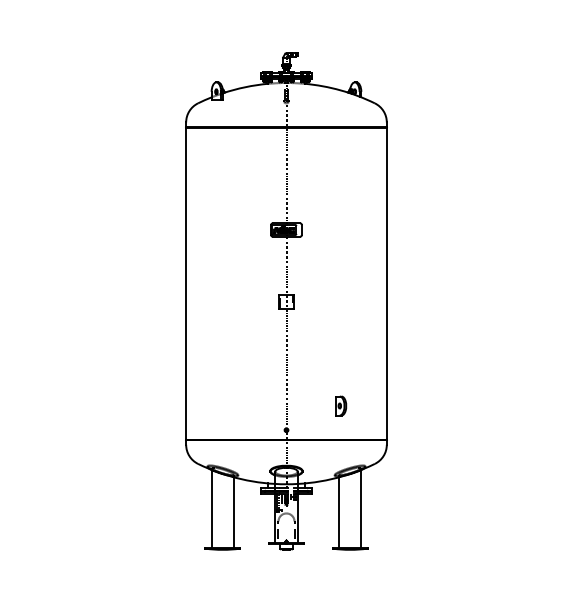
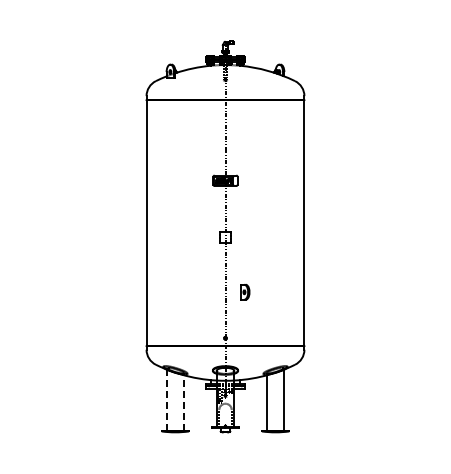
part: (341, 406) -> (245, 292), moved
line: (211, 509) -> (166, 400), solid -> dashed
line: (234, 513) -> (184, 403), solid -> dashed

